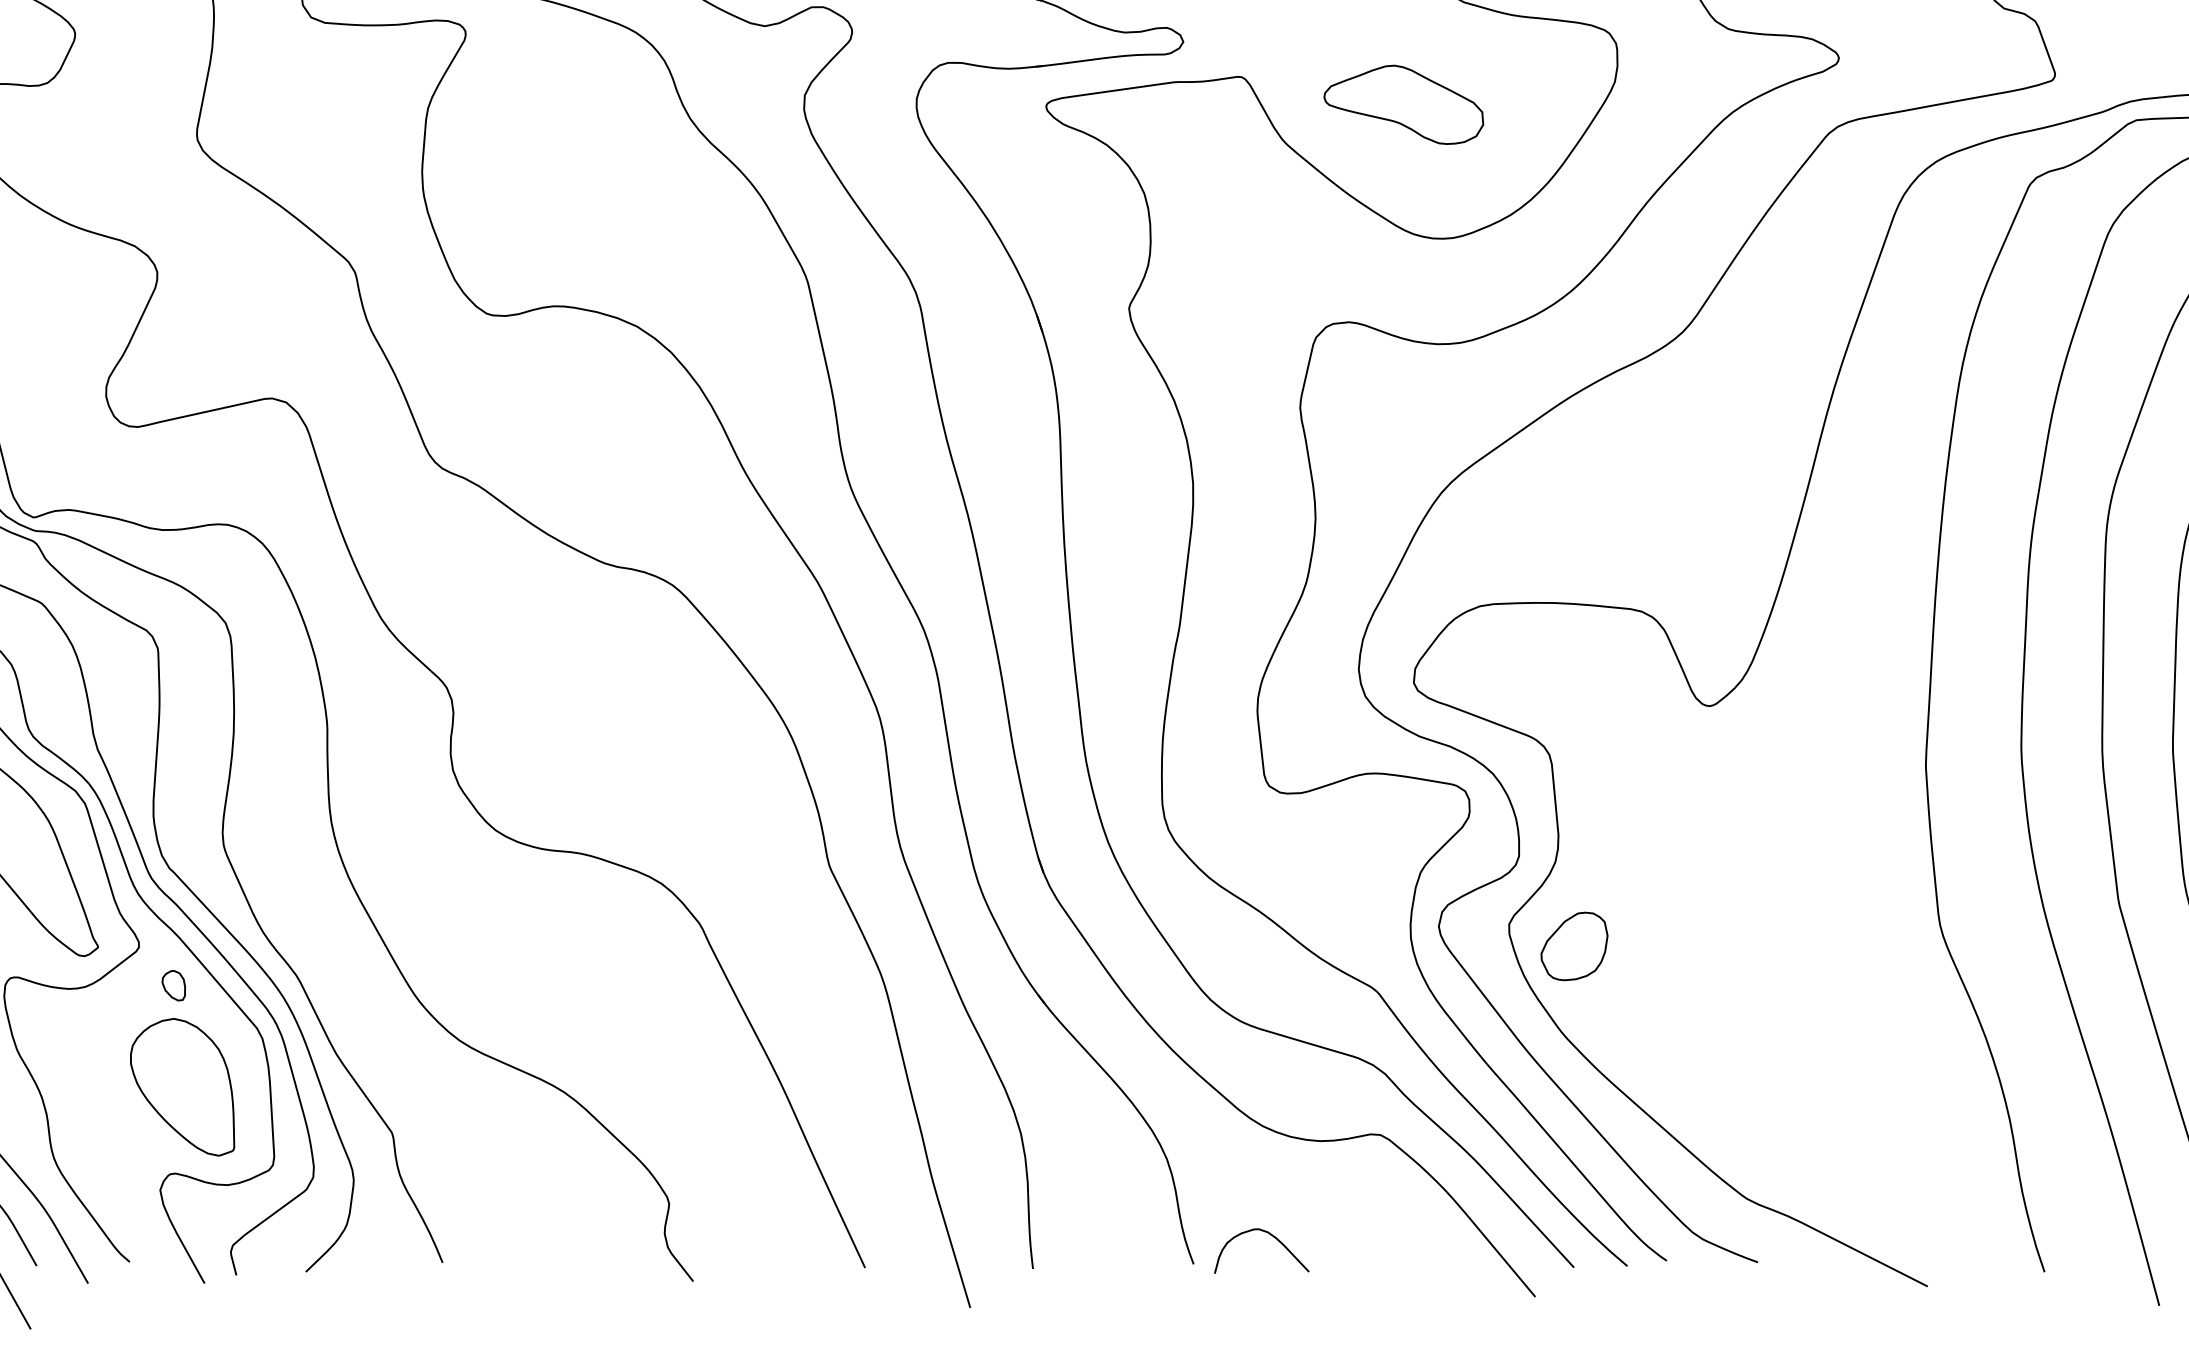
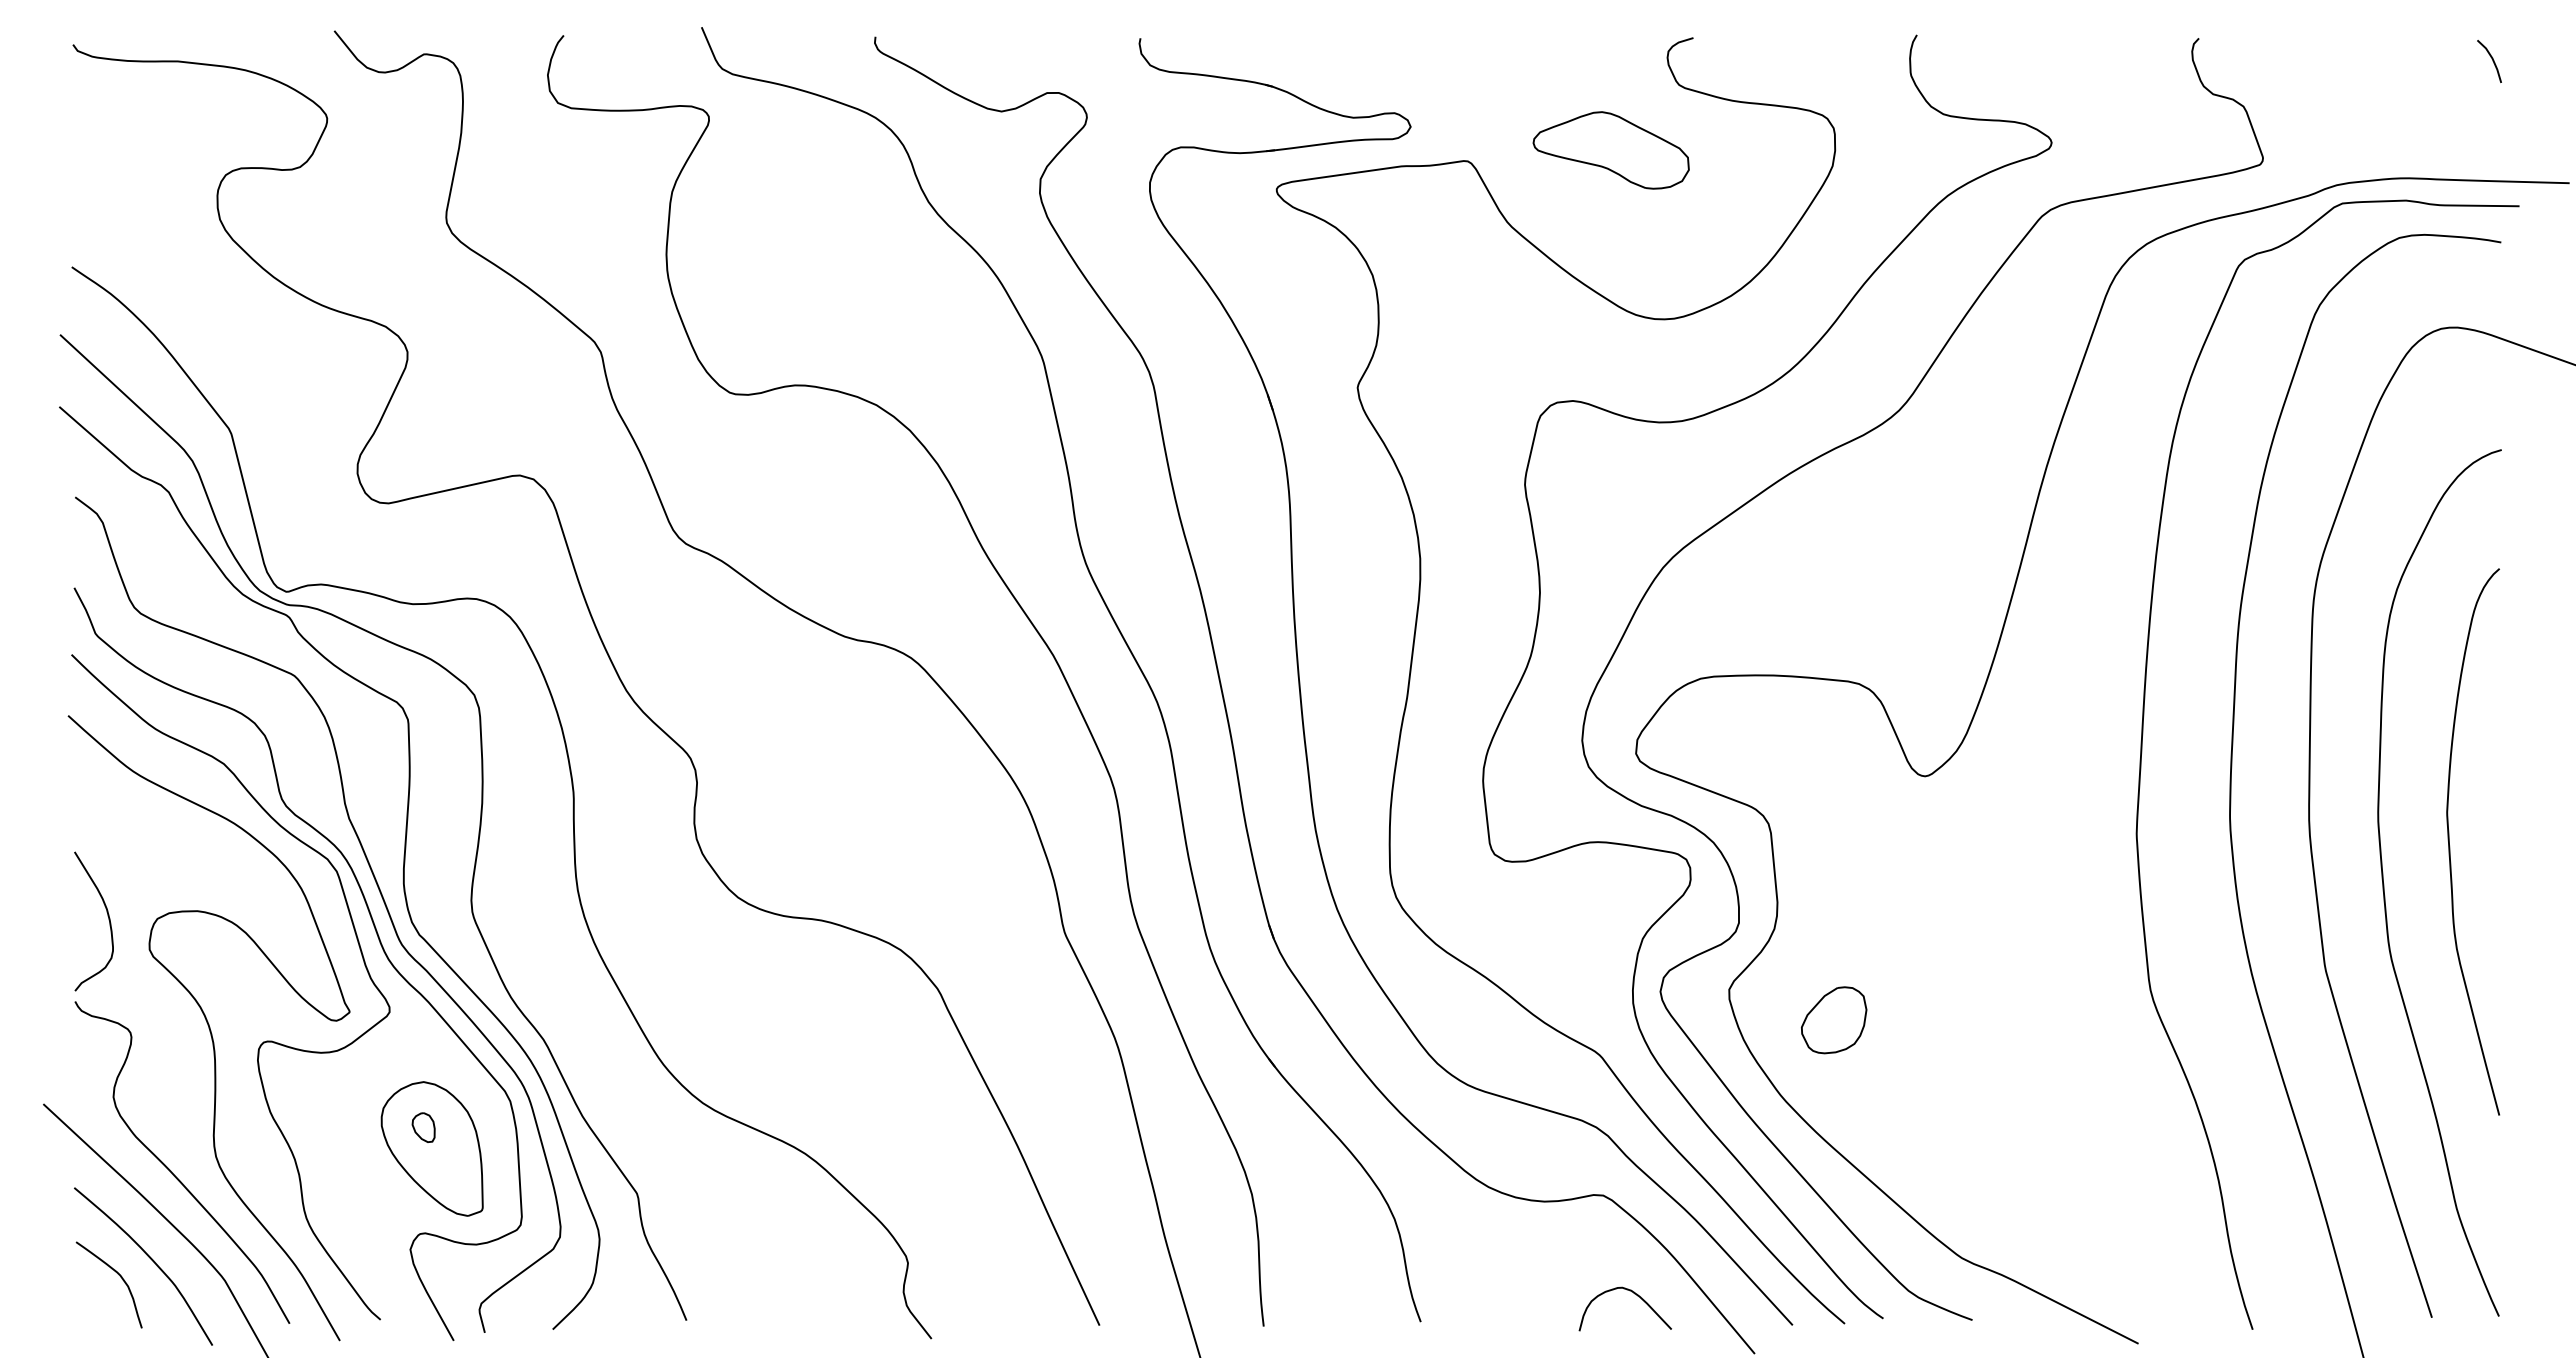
part: (1403, 104) -> (1610, 150), moved
part: (1574, 946) -> (1834, 1020), moved
part: (173, 985) -> (423, 1127), moved
curve: (1271, 1236) -> (1634, 1294), moved

